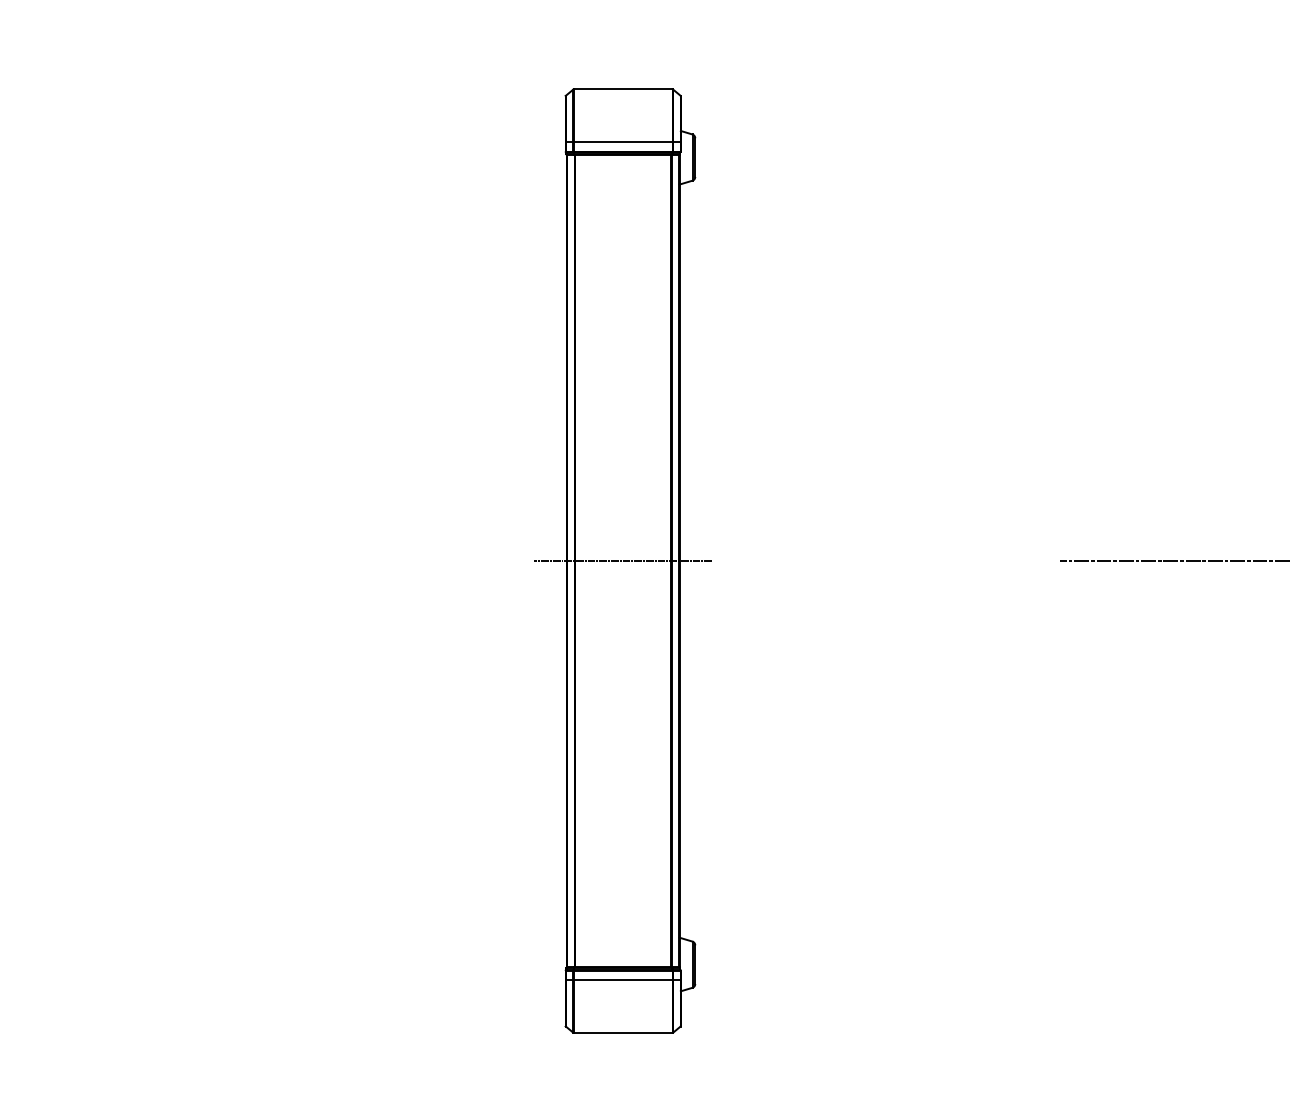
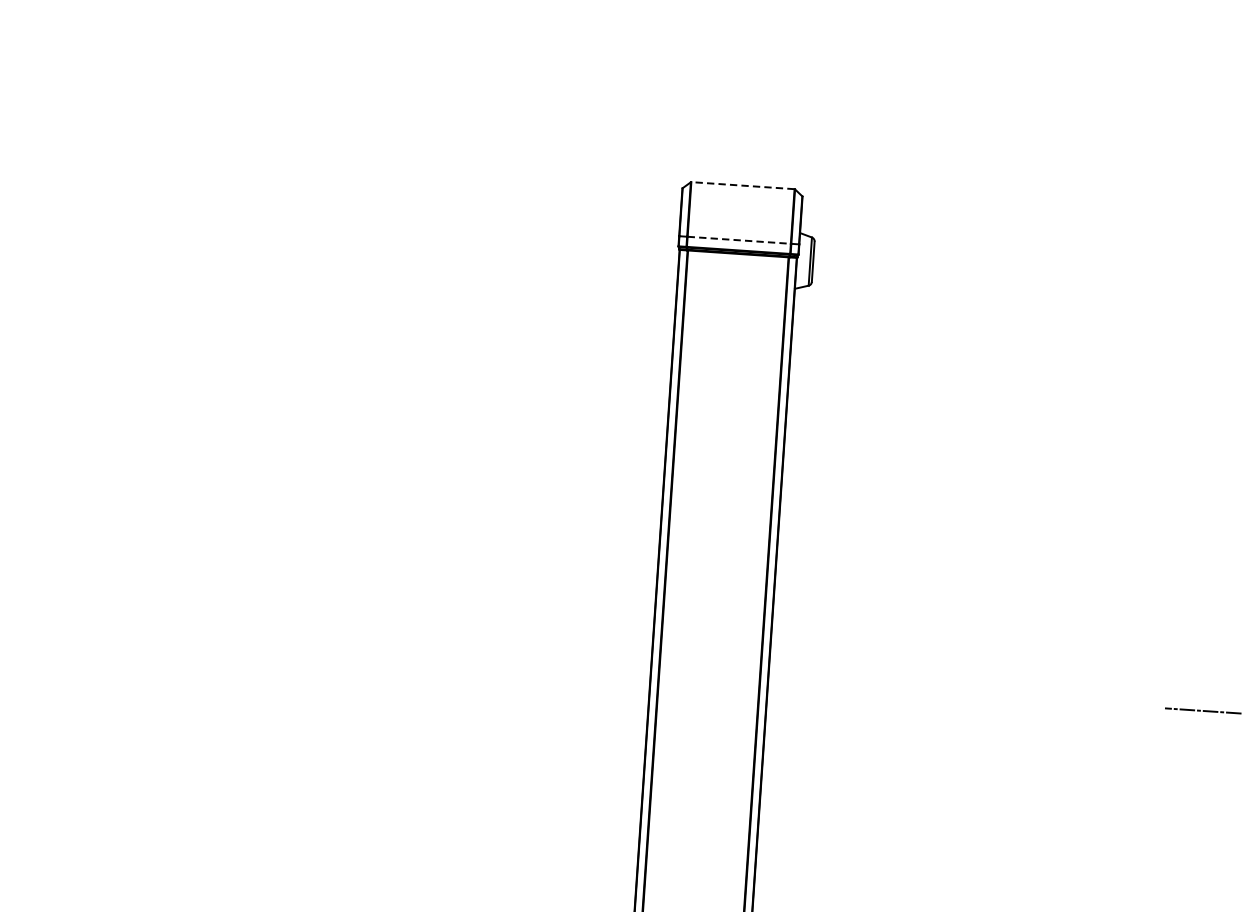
line: (623, 89) -> (743, 185), solid -> dashed
line: (623, 141) -> (739, 239), solid -> dashed
line: (623, 561) -> (709, 677), removed

